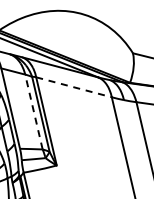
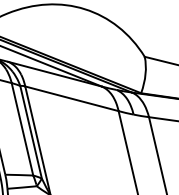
line: (74, 87) -> (72, 99), dashed -> solid
line: (33, 111) -> (21, 128), dashed -> solid

